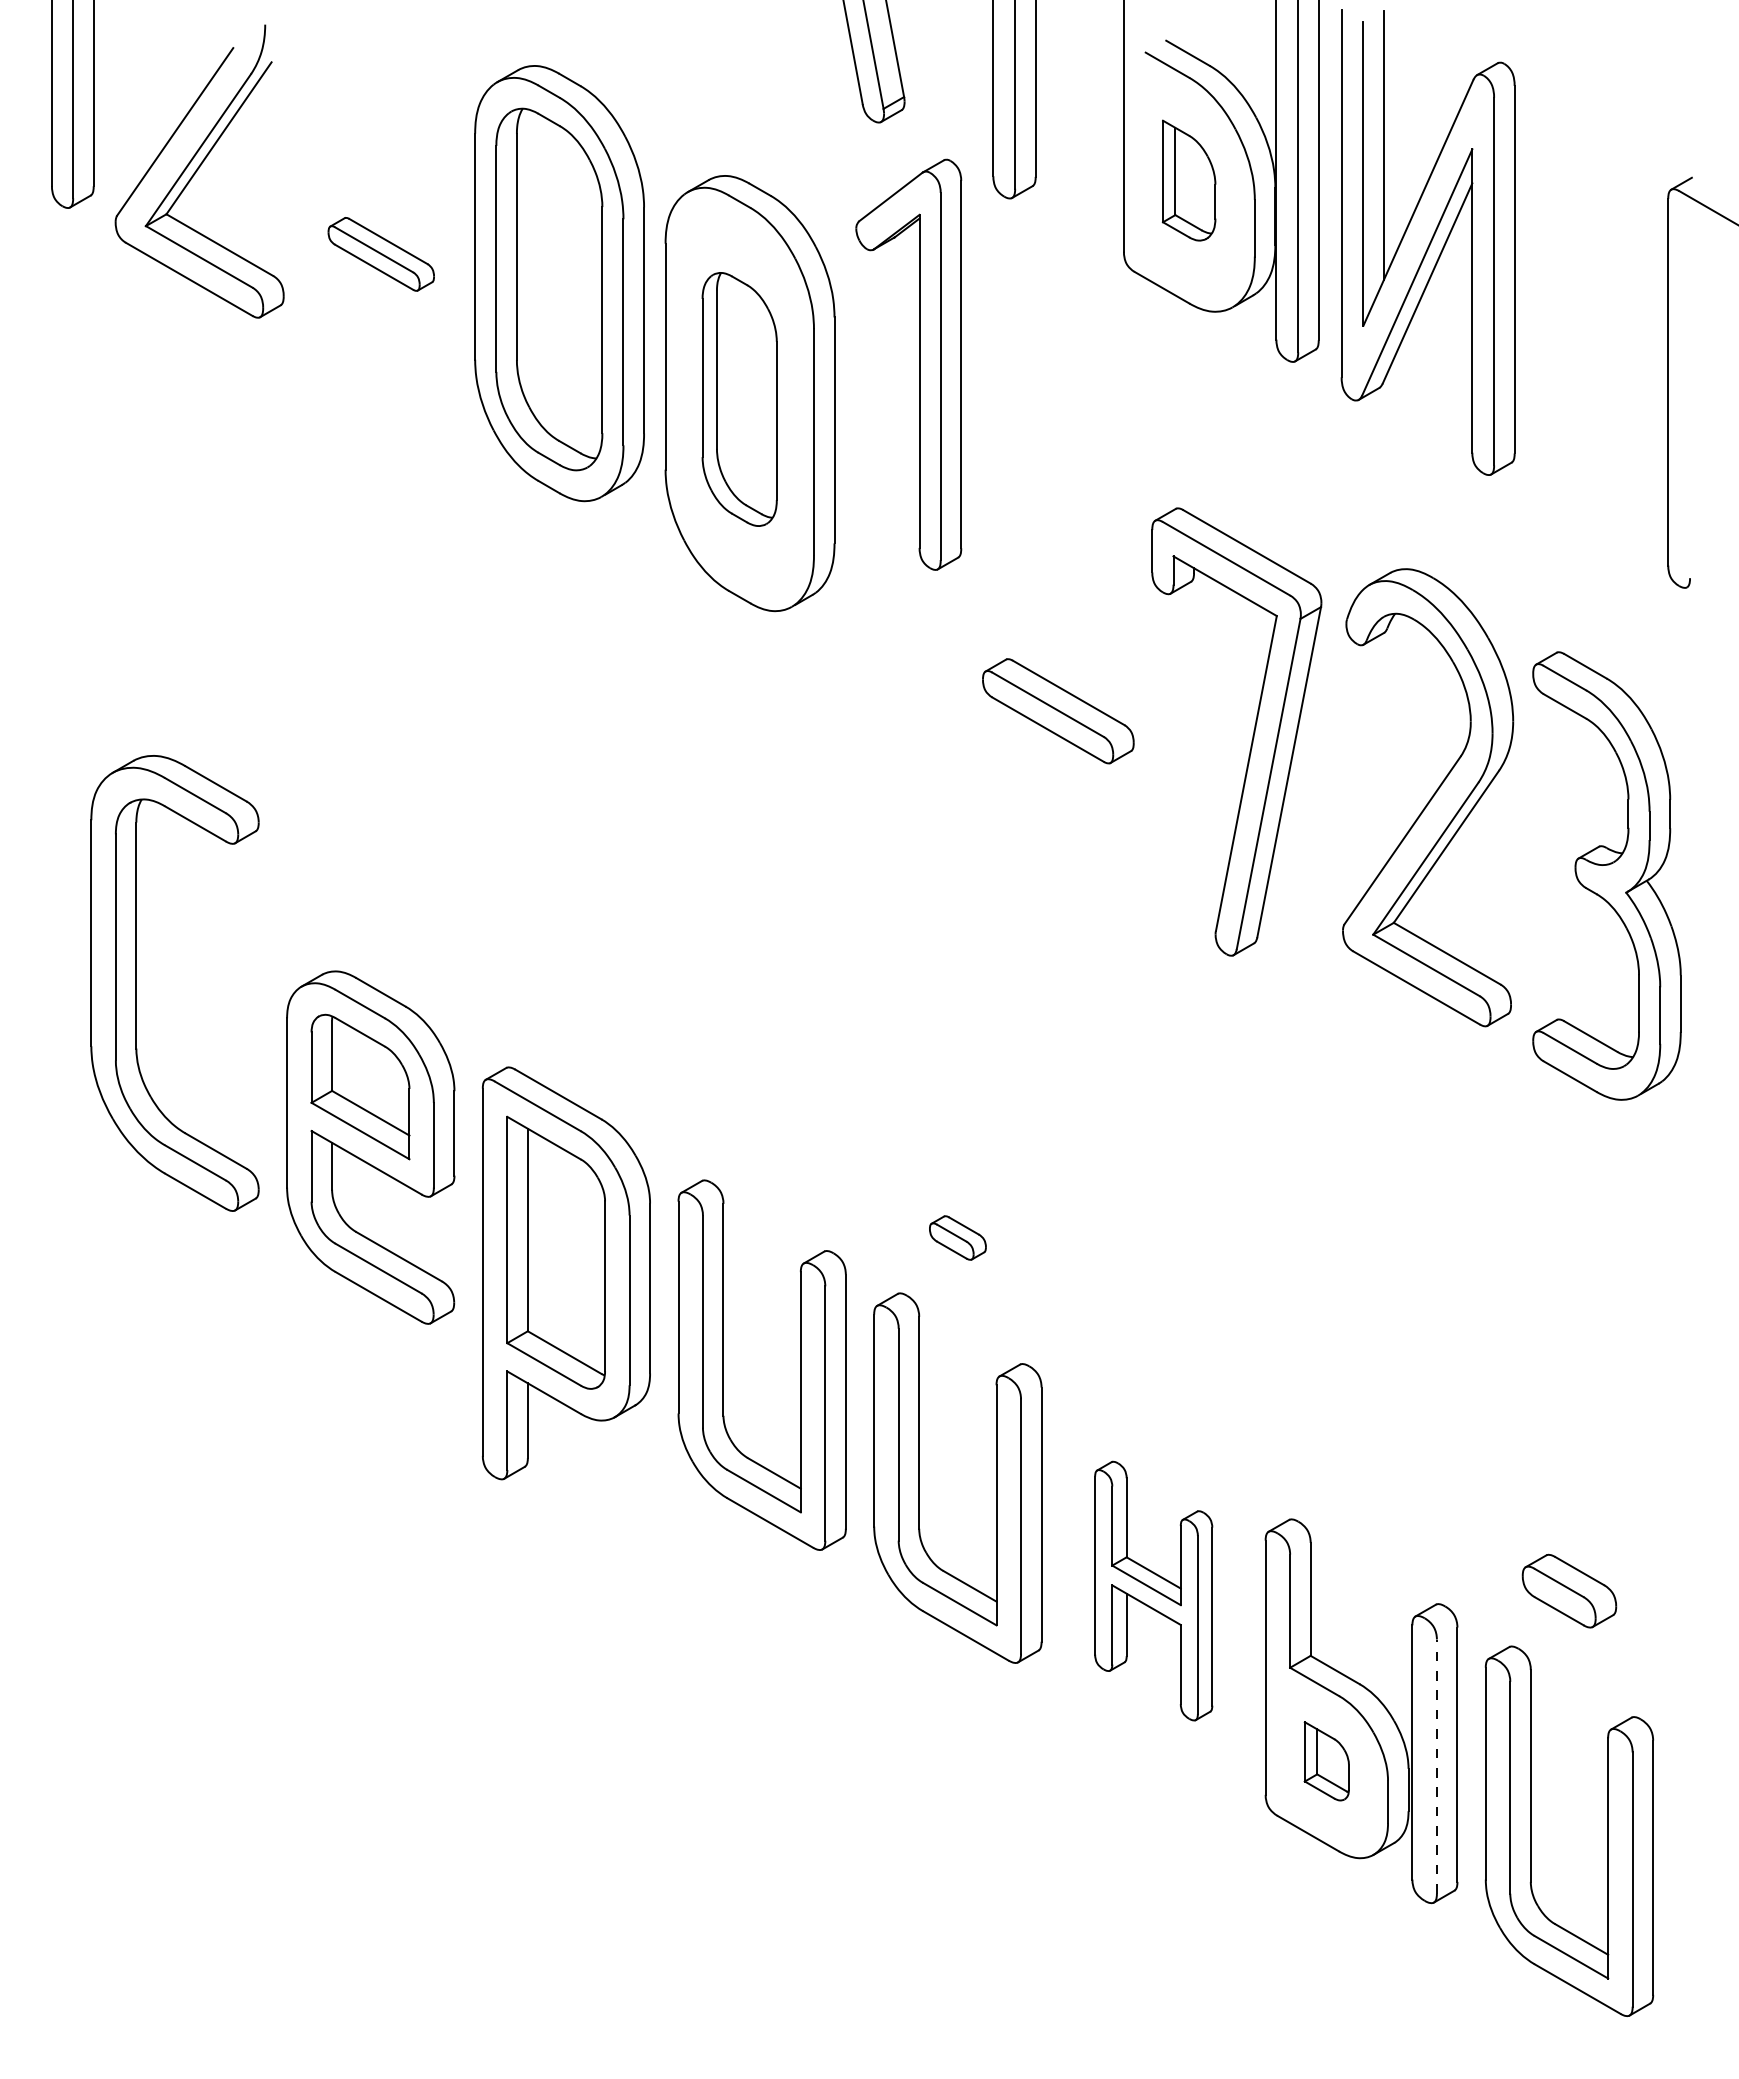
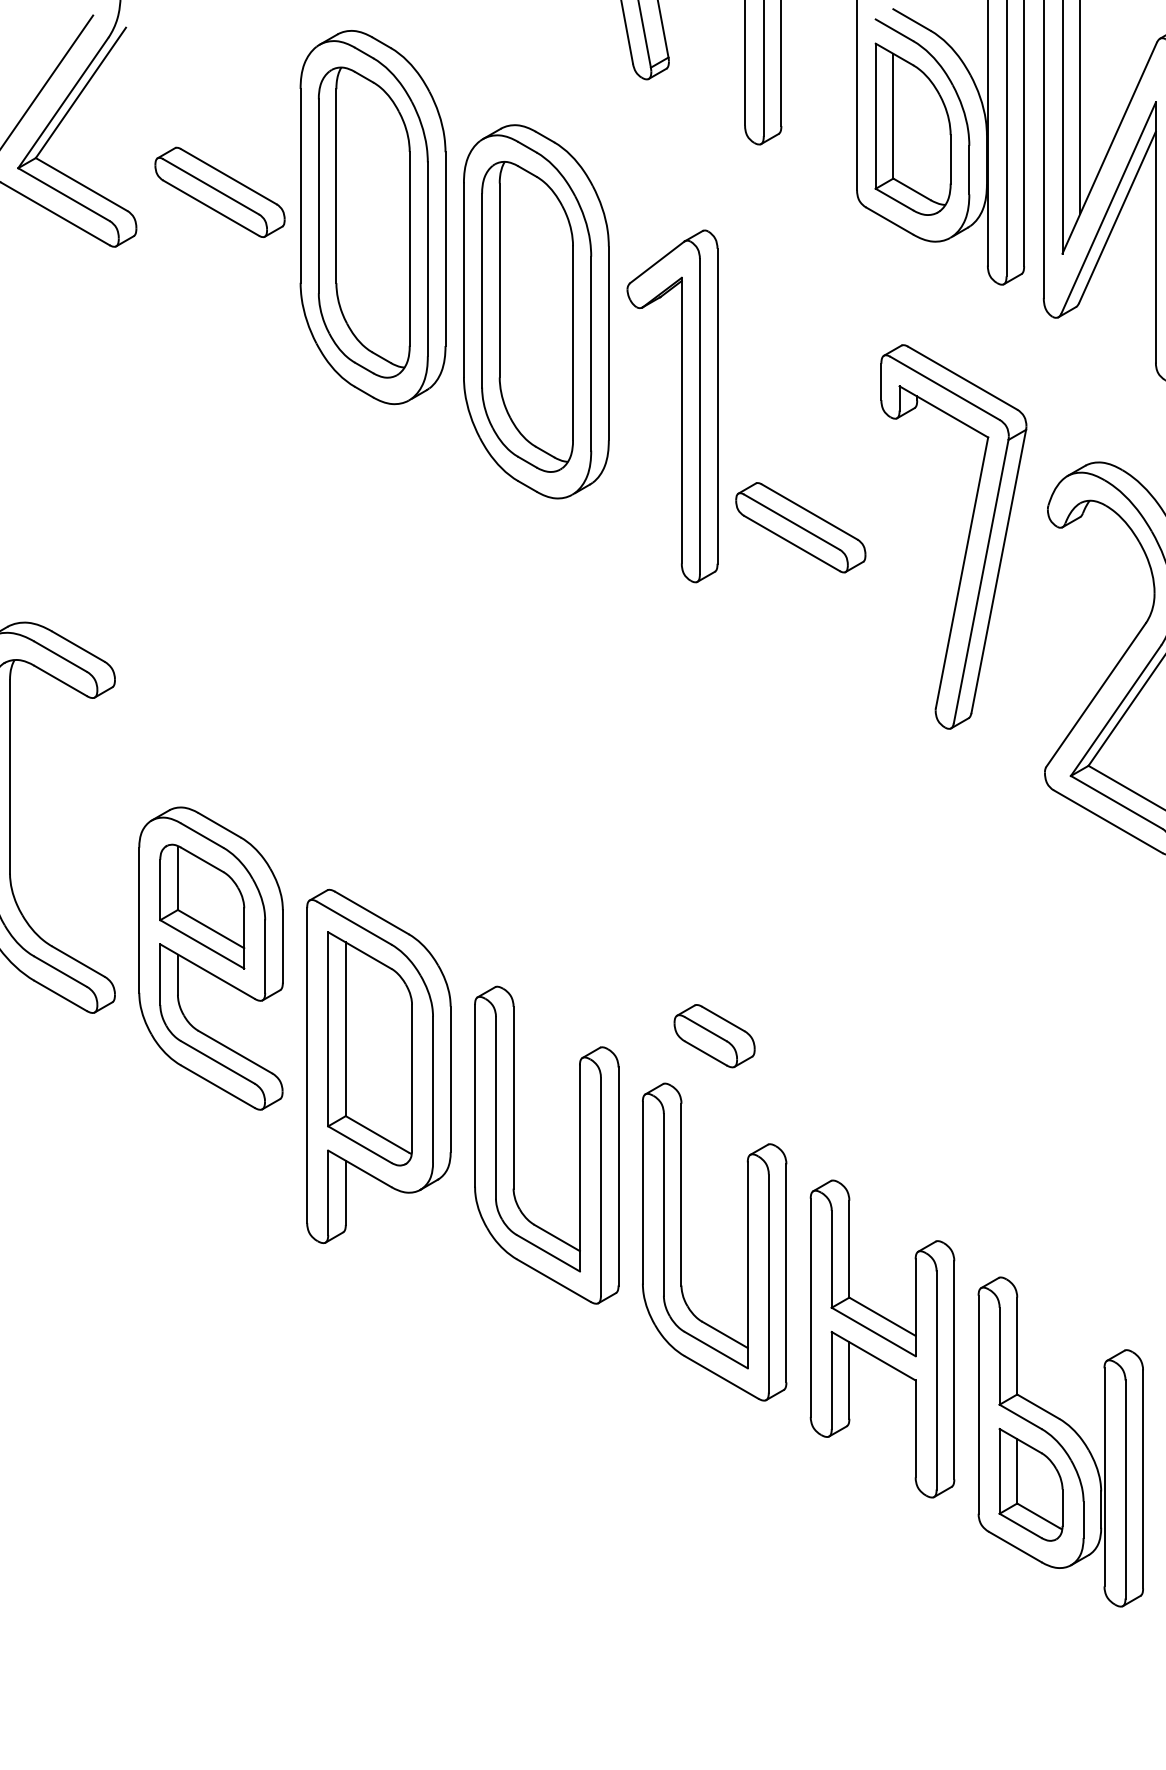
part: (1188, 180) -> (912, 129), size x1.67
part: (381, 254) -> (220, 192), size x1.43
part: (919, 364) -> (681, 406), moved
part: (739, 399) -> (527, 316), size x1.43
part: (1058, 711) -> (800, 527), moved
part: (1252, 735) -> (967, 539), moved
part: (957, 1237) -> (714, 1035), size x1.67
part: (1153, 1590) -> (882, 1338), size x1.43
part: (1326, 1761) -> (1030, 1485), size x1.67
line: (1436, 1766) -> (1125, 1489), dashed -> solid

